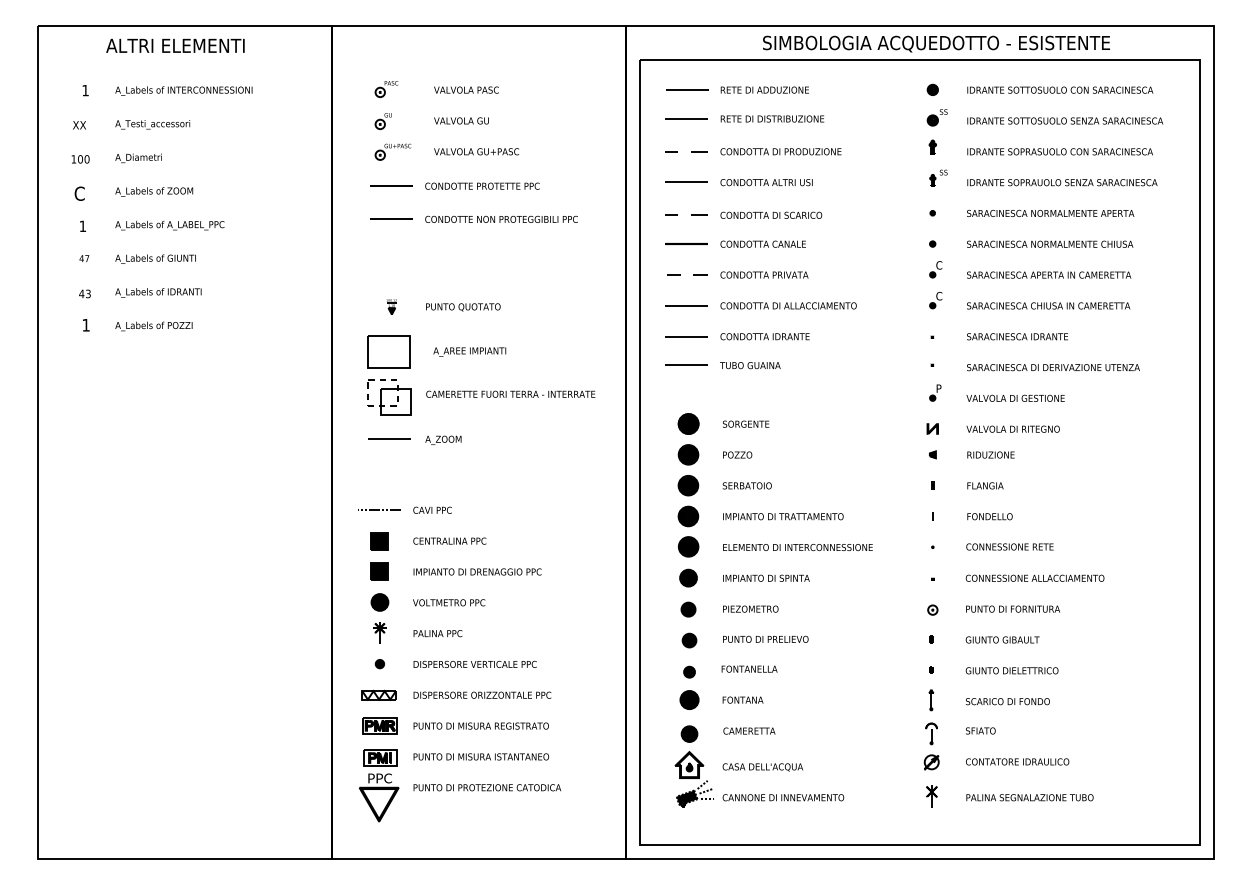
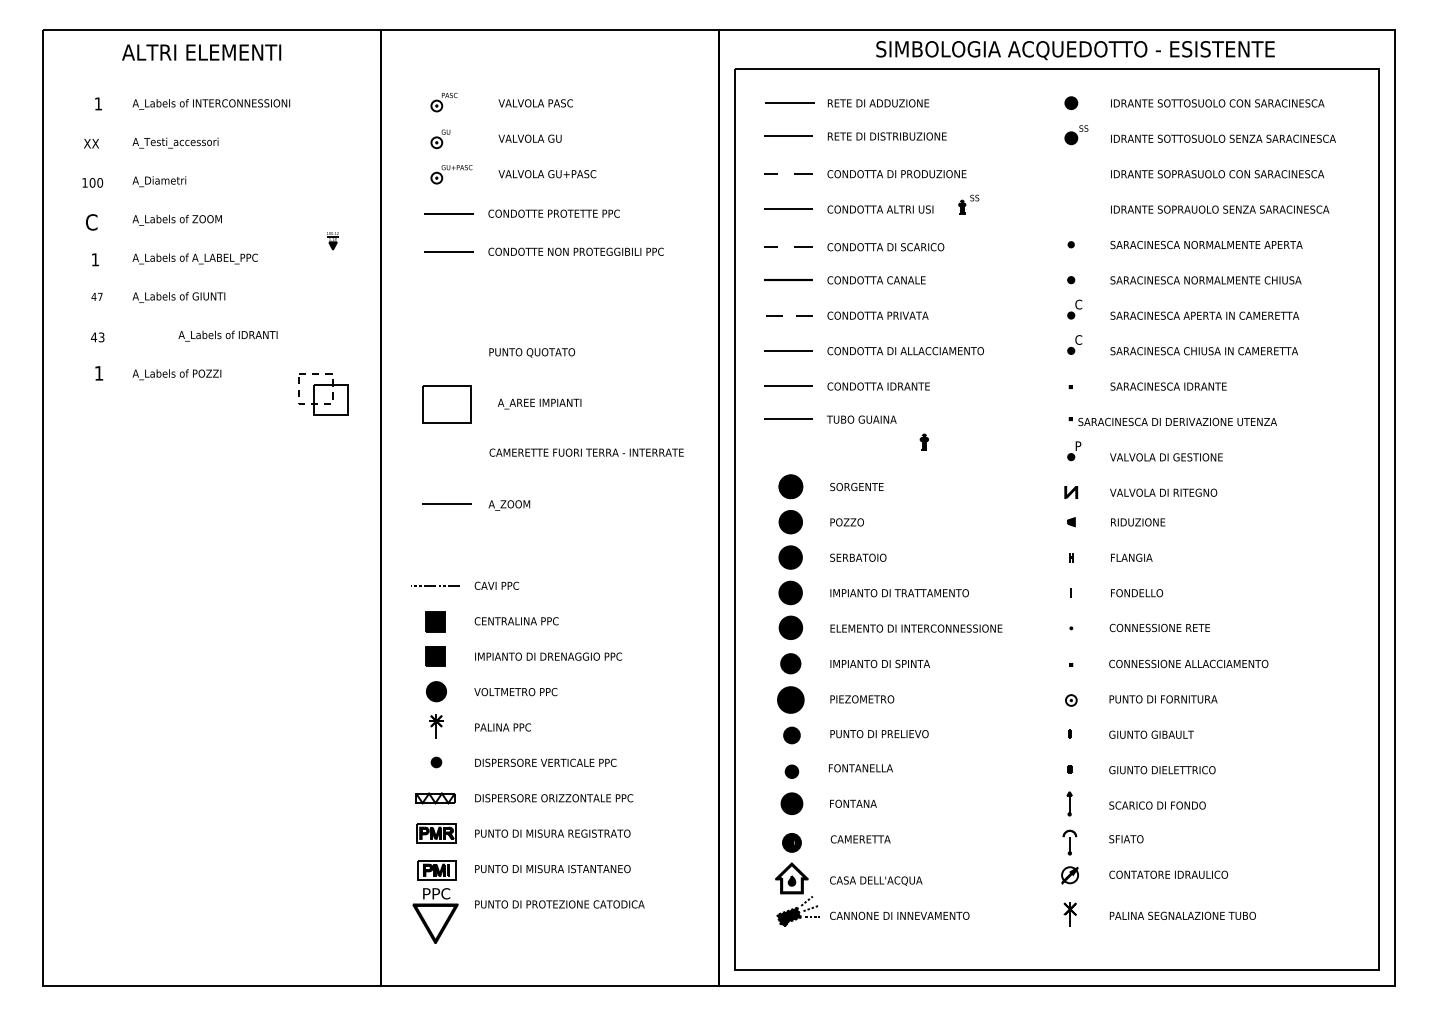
part: (932, 146) -> (923, 441), moved
part: (938, 177) -> (968, 203), moved
text: (158, 292) -> (228, 335), moved
part: (391, 306) -> (332, 240), moved
text: (1053, 367) -> (1177, 421), moved
part: (389, 397) -> (323, 394), moved
part: (688, 609) -> (790, 699), size x1.6

